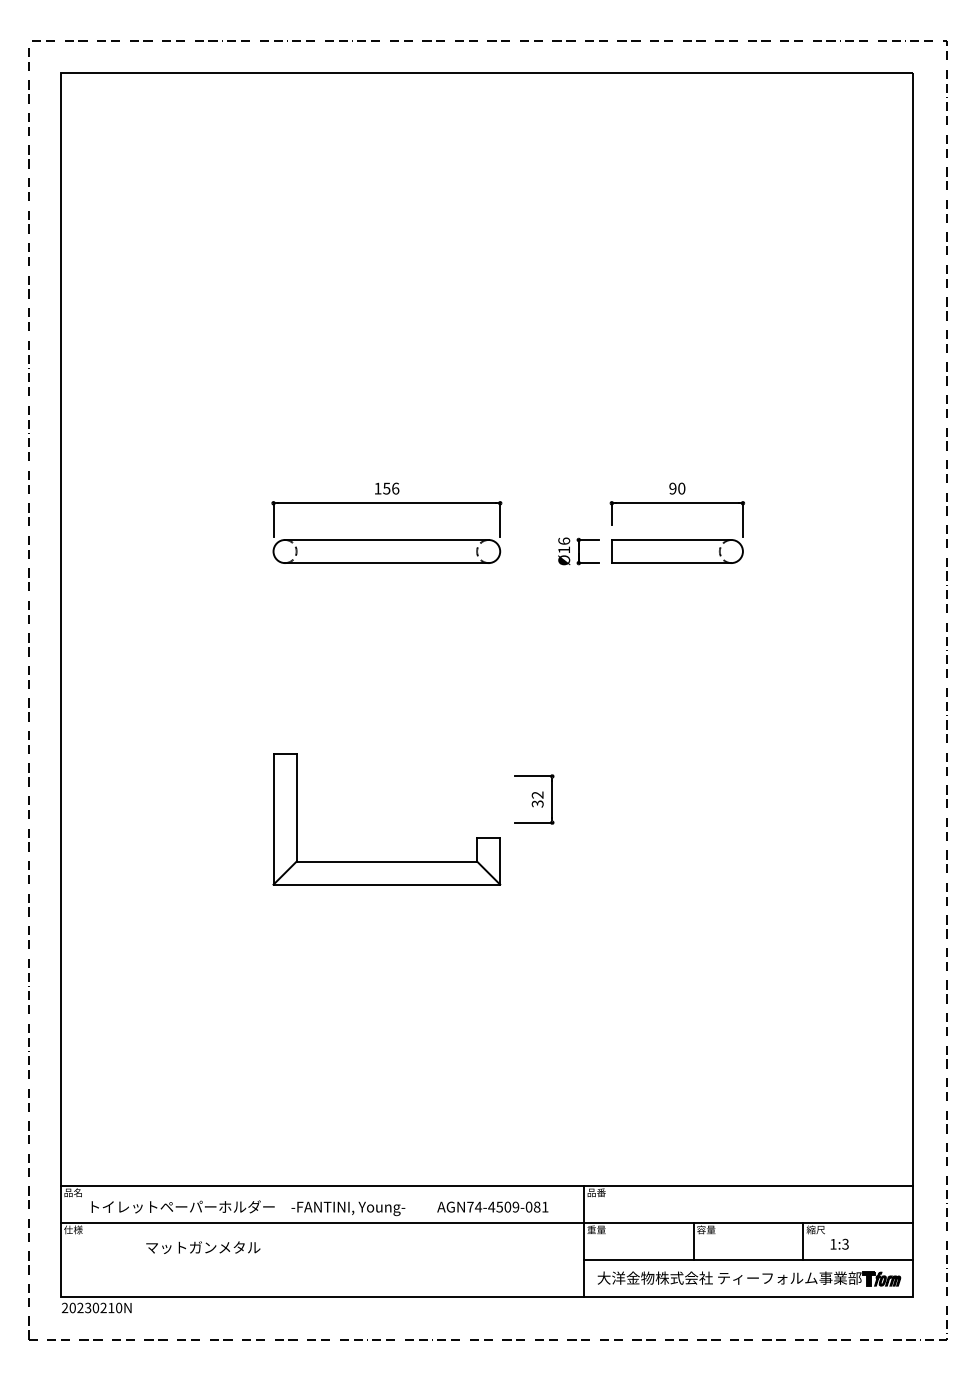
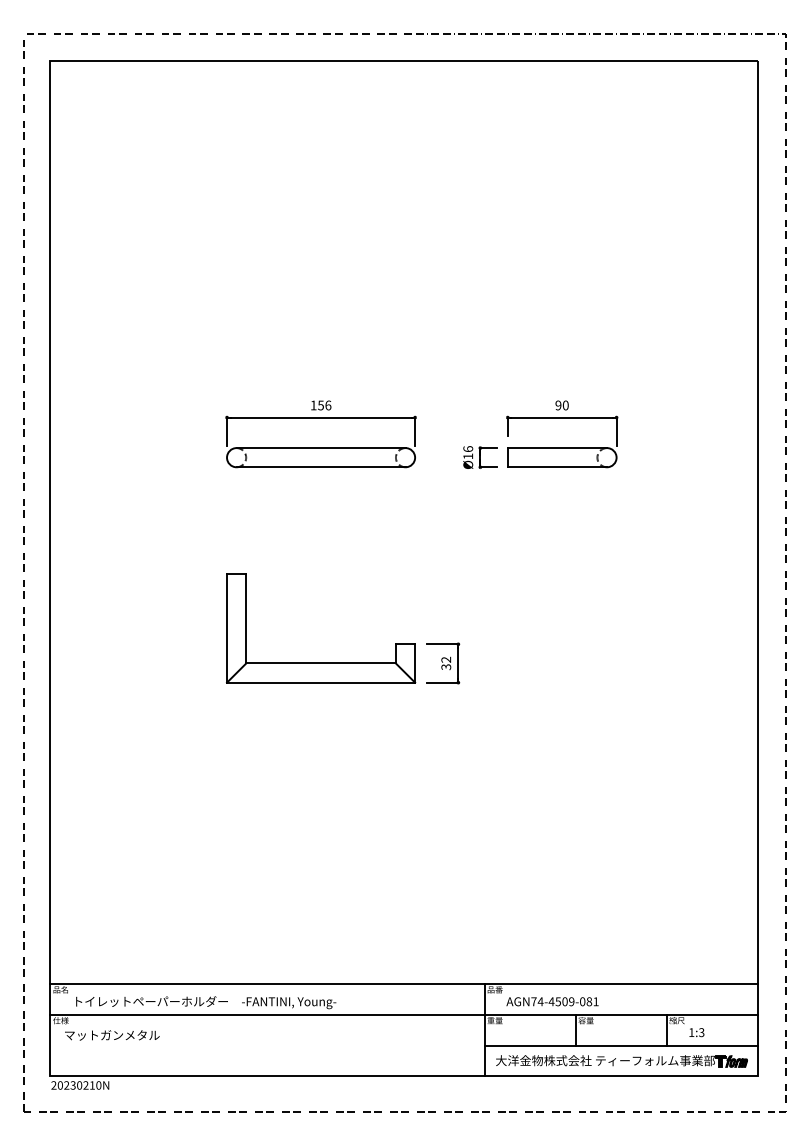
part: (386, 861) -> (320, 663), moved
text: (492, 1206) -> (552, 1001), moved
text: (203, 1247) -> (112, 1035), moved

